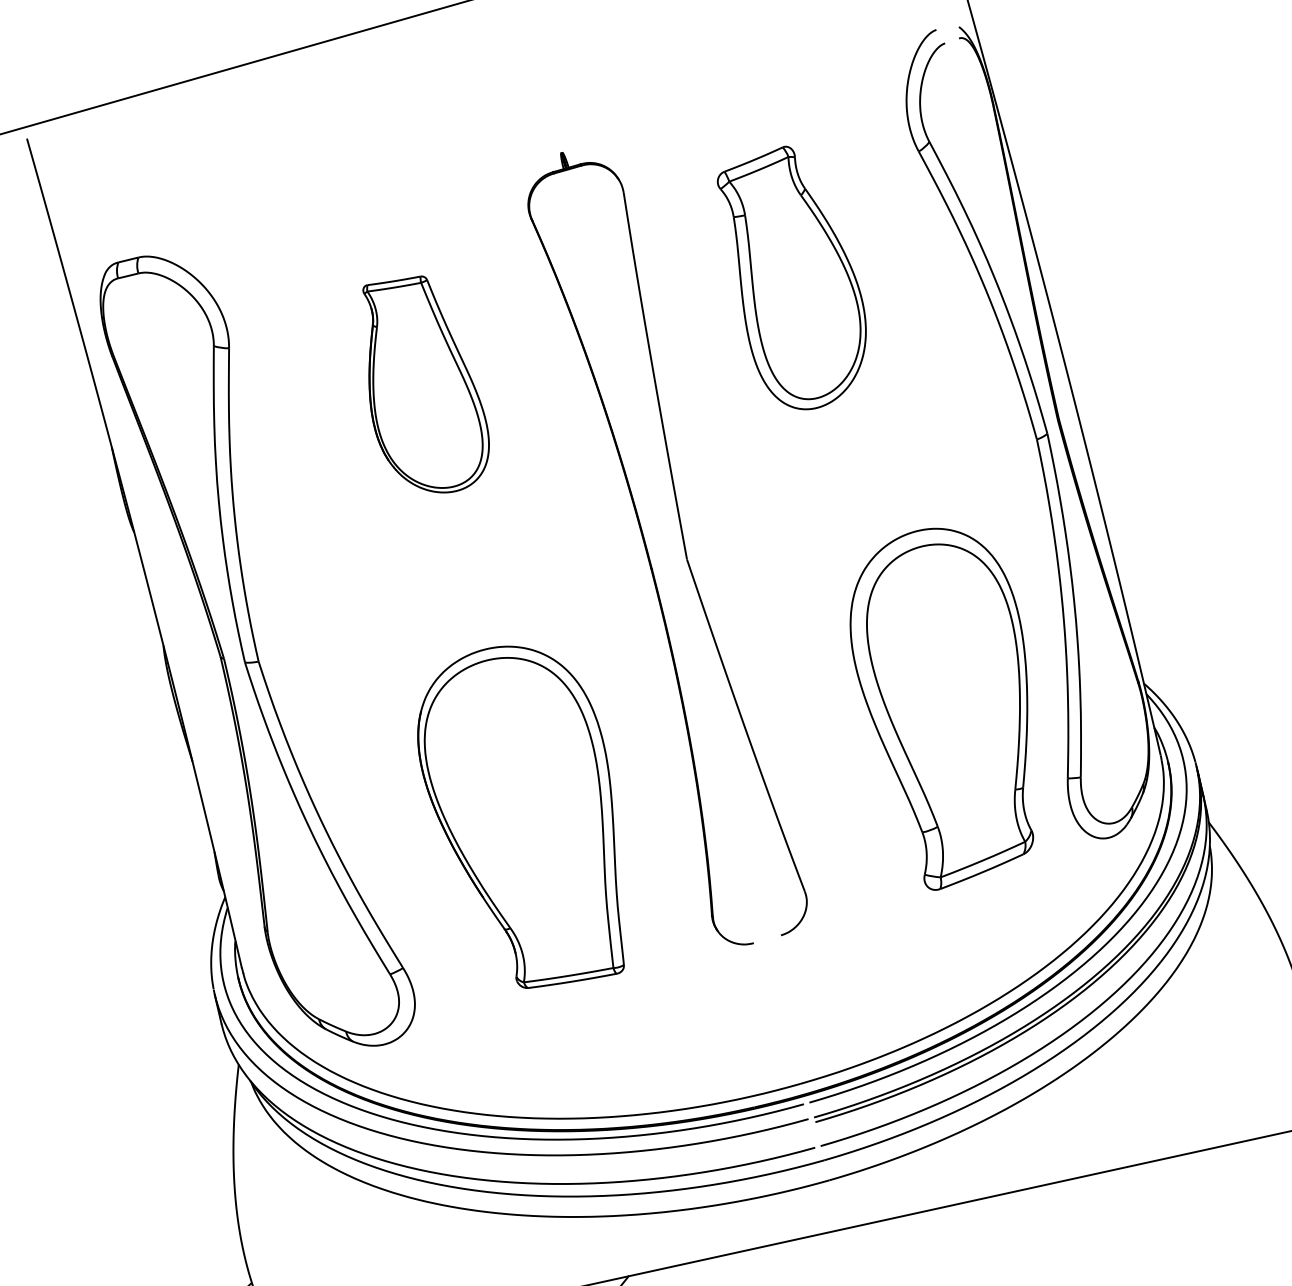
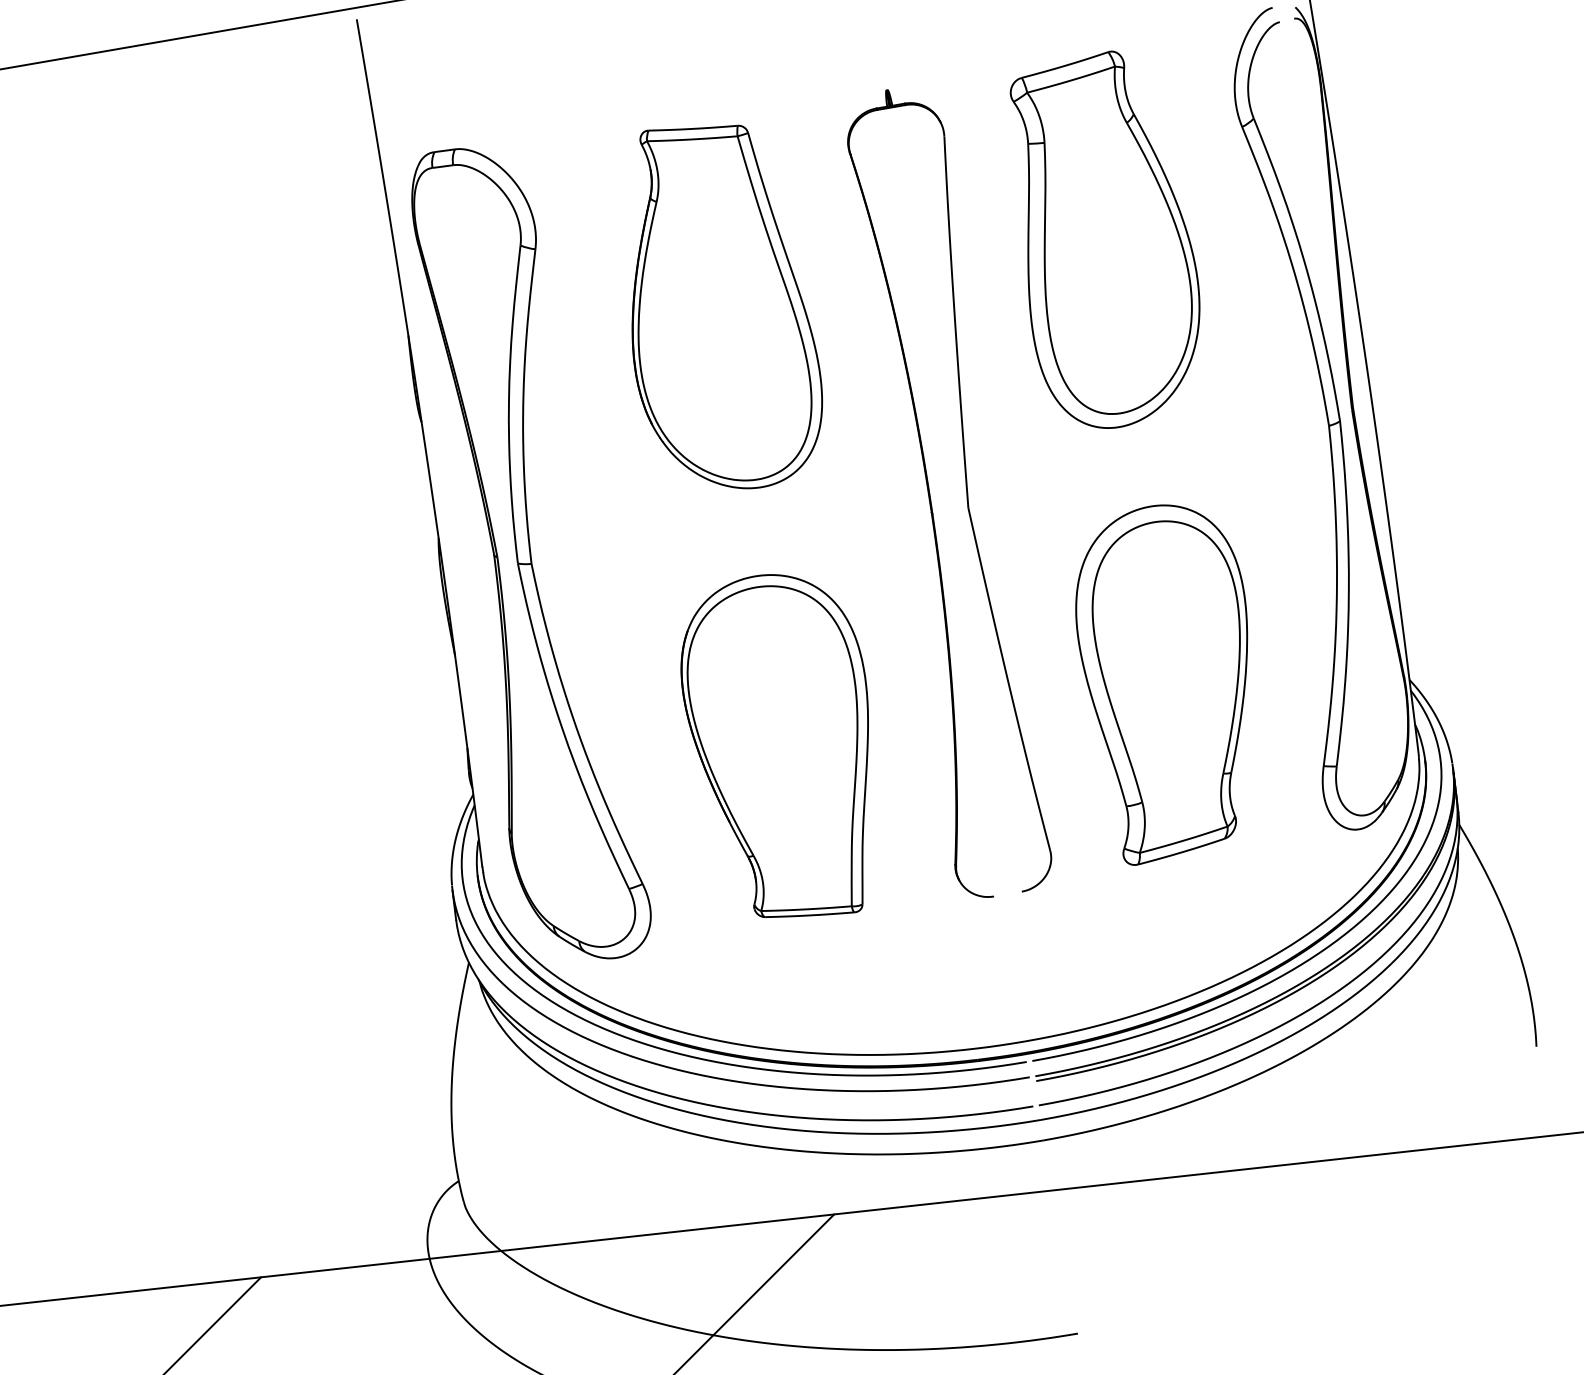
part: (793, 278) -> (1104, 239), size x1.43
part: (425, 384) -> (726, 306), size x1.67
part: (944, 707) -> (1161, 684), moved

